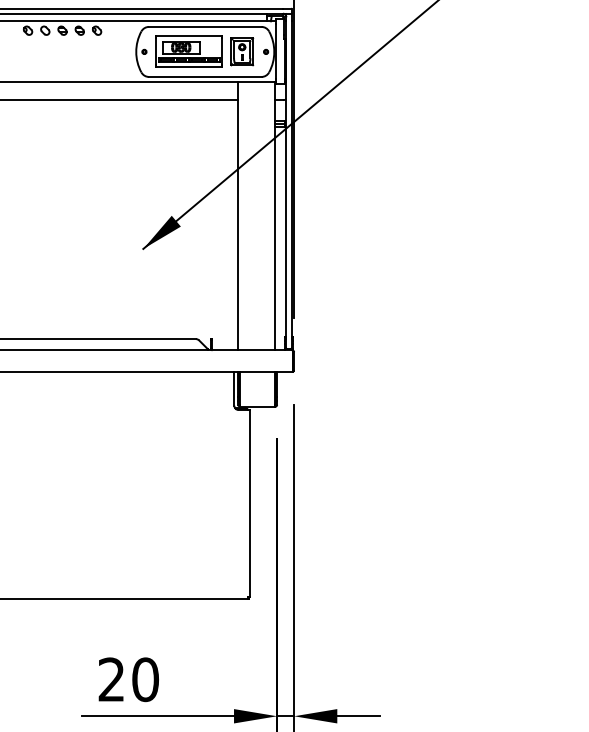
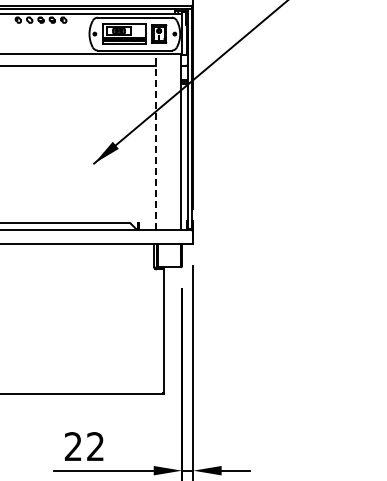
line: (238, 215) -> (156, 141), solid -> dashed
text: (145, 679) -> (95, 446), 20 -> 22

